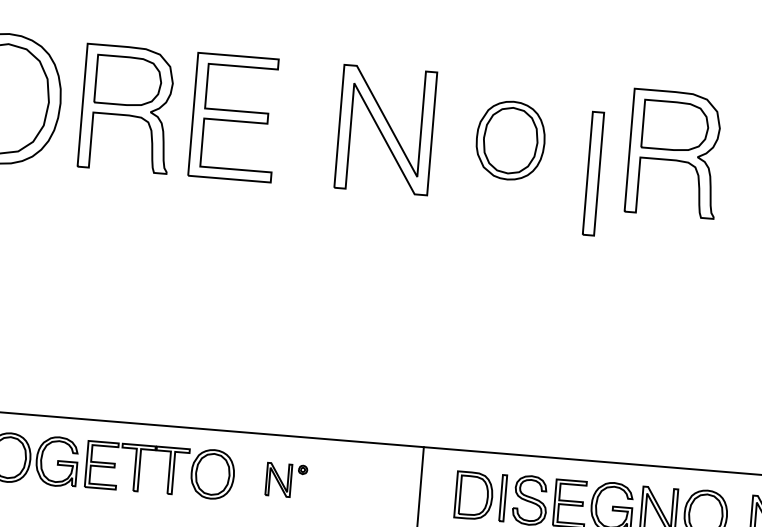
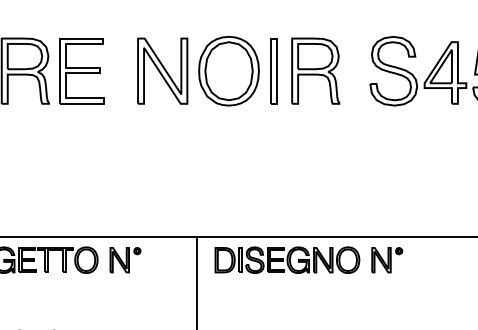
part: (509, 140) -> (228, 71), size x1.67
part: (592, 174) -> (273, 71), moved
part: (286, 480) -> (125, 260), size x1.43

